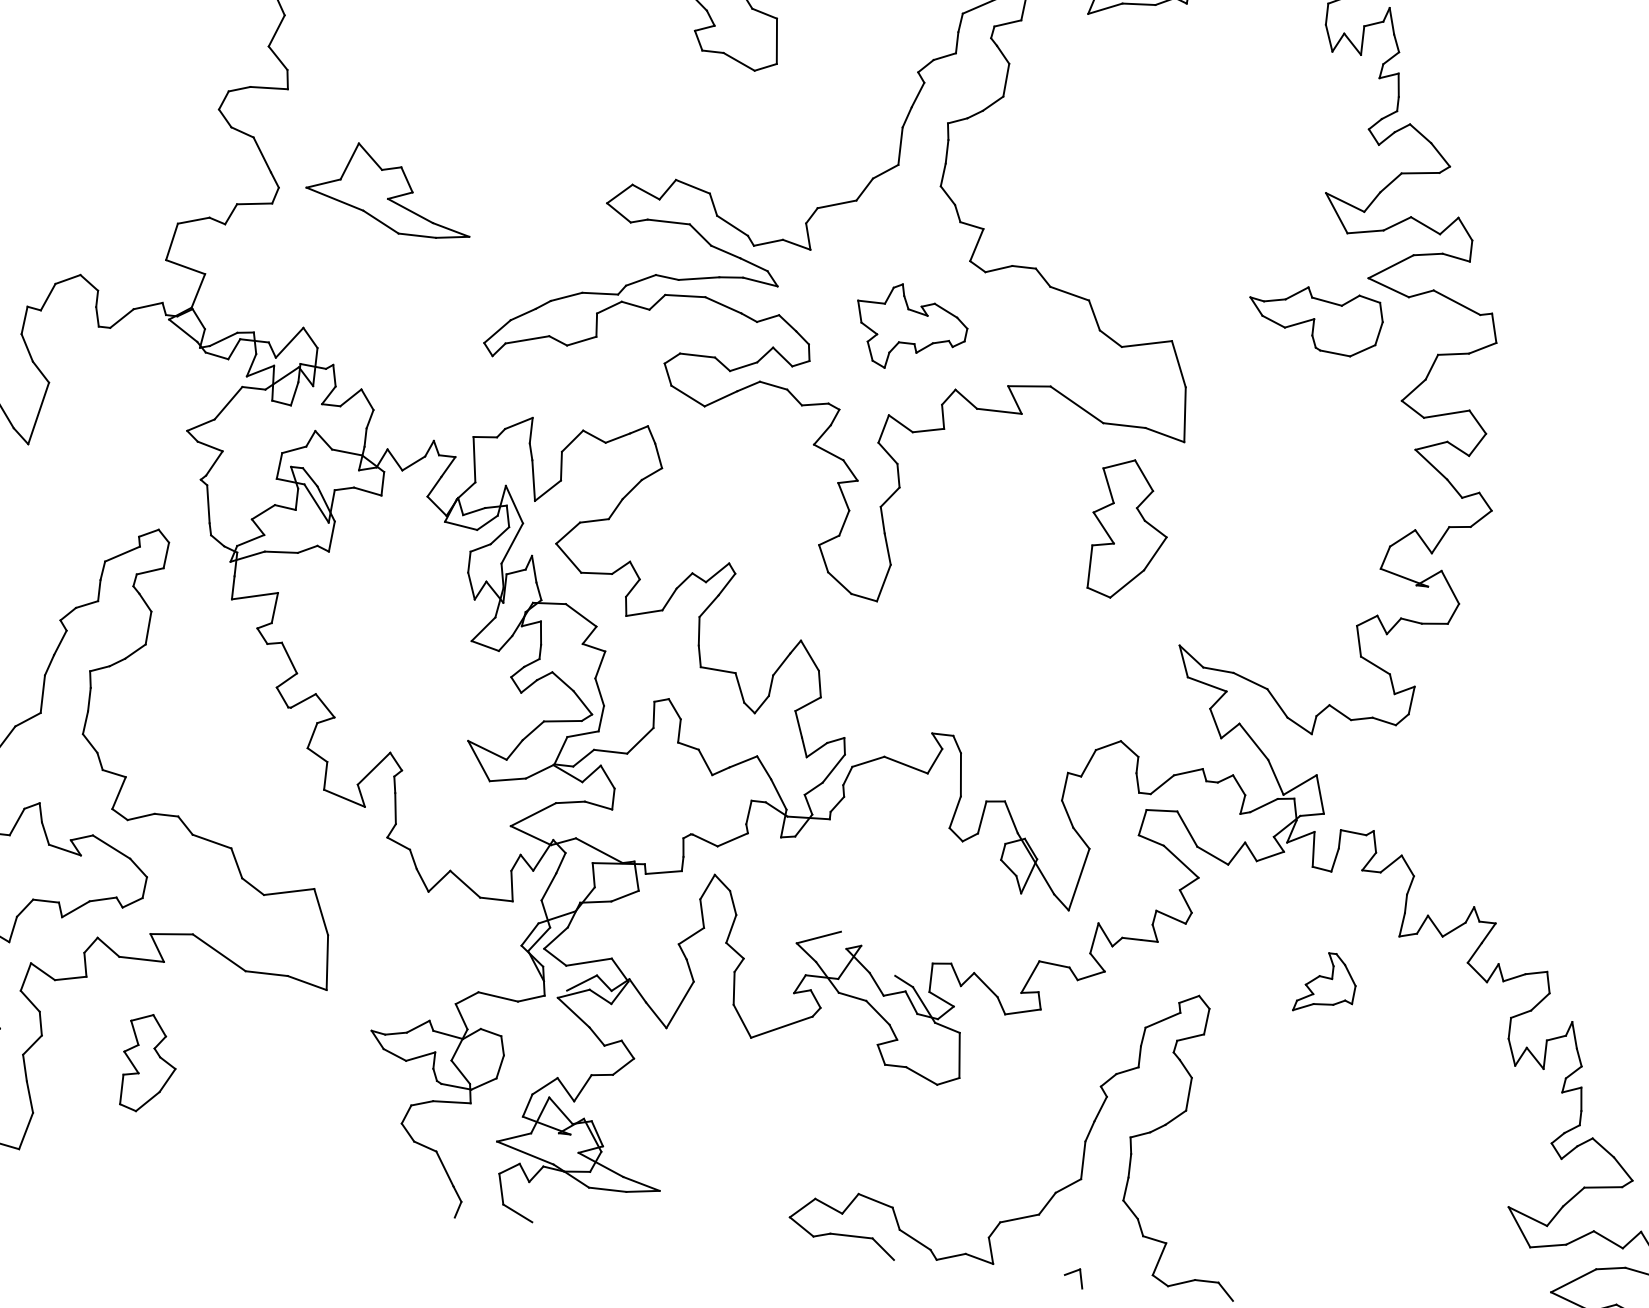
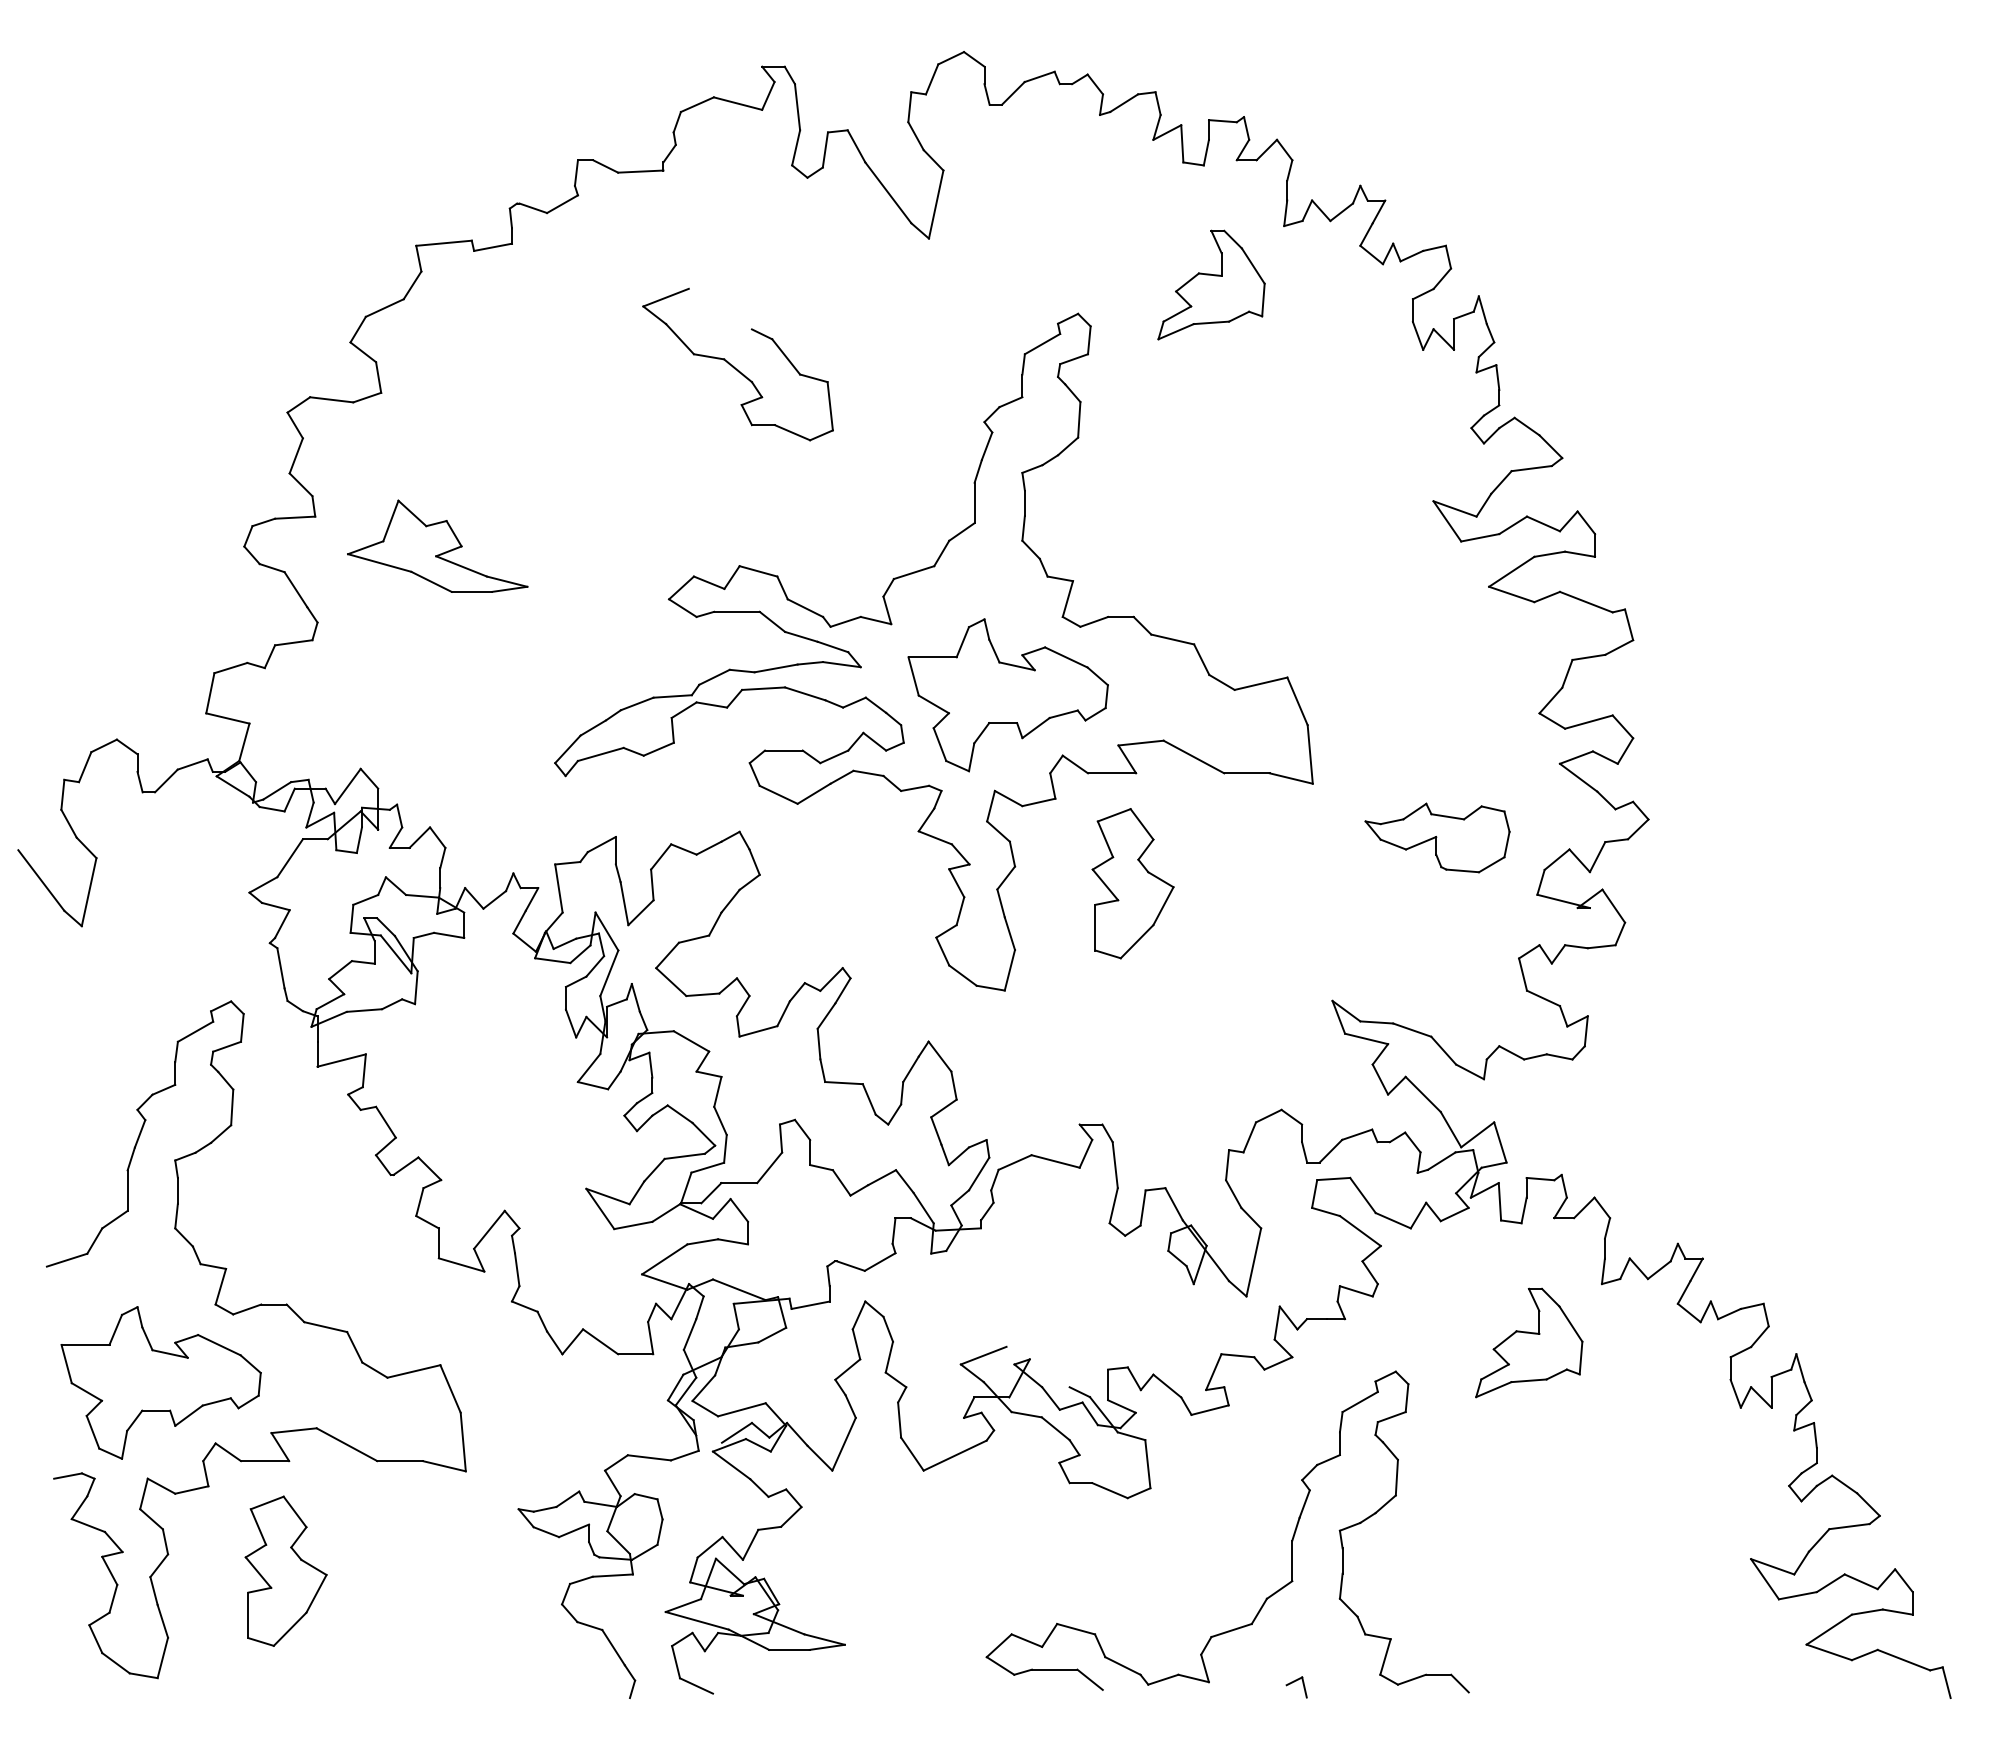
part: (390, 189) -> (437, 545), moved
part: (1315, 319) -> (1437, 837), moved
part: (910, 328) -> (1007, 695), size x1.67
part: (1129, 529) -> (1132, 883), moved
part: (1326, 982) -> (1529, 1342), size x1.67
part: (149, 1062) -> (285, 1570), size x1.43

